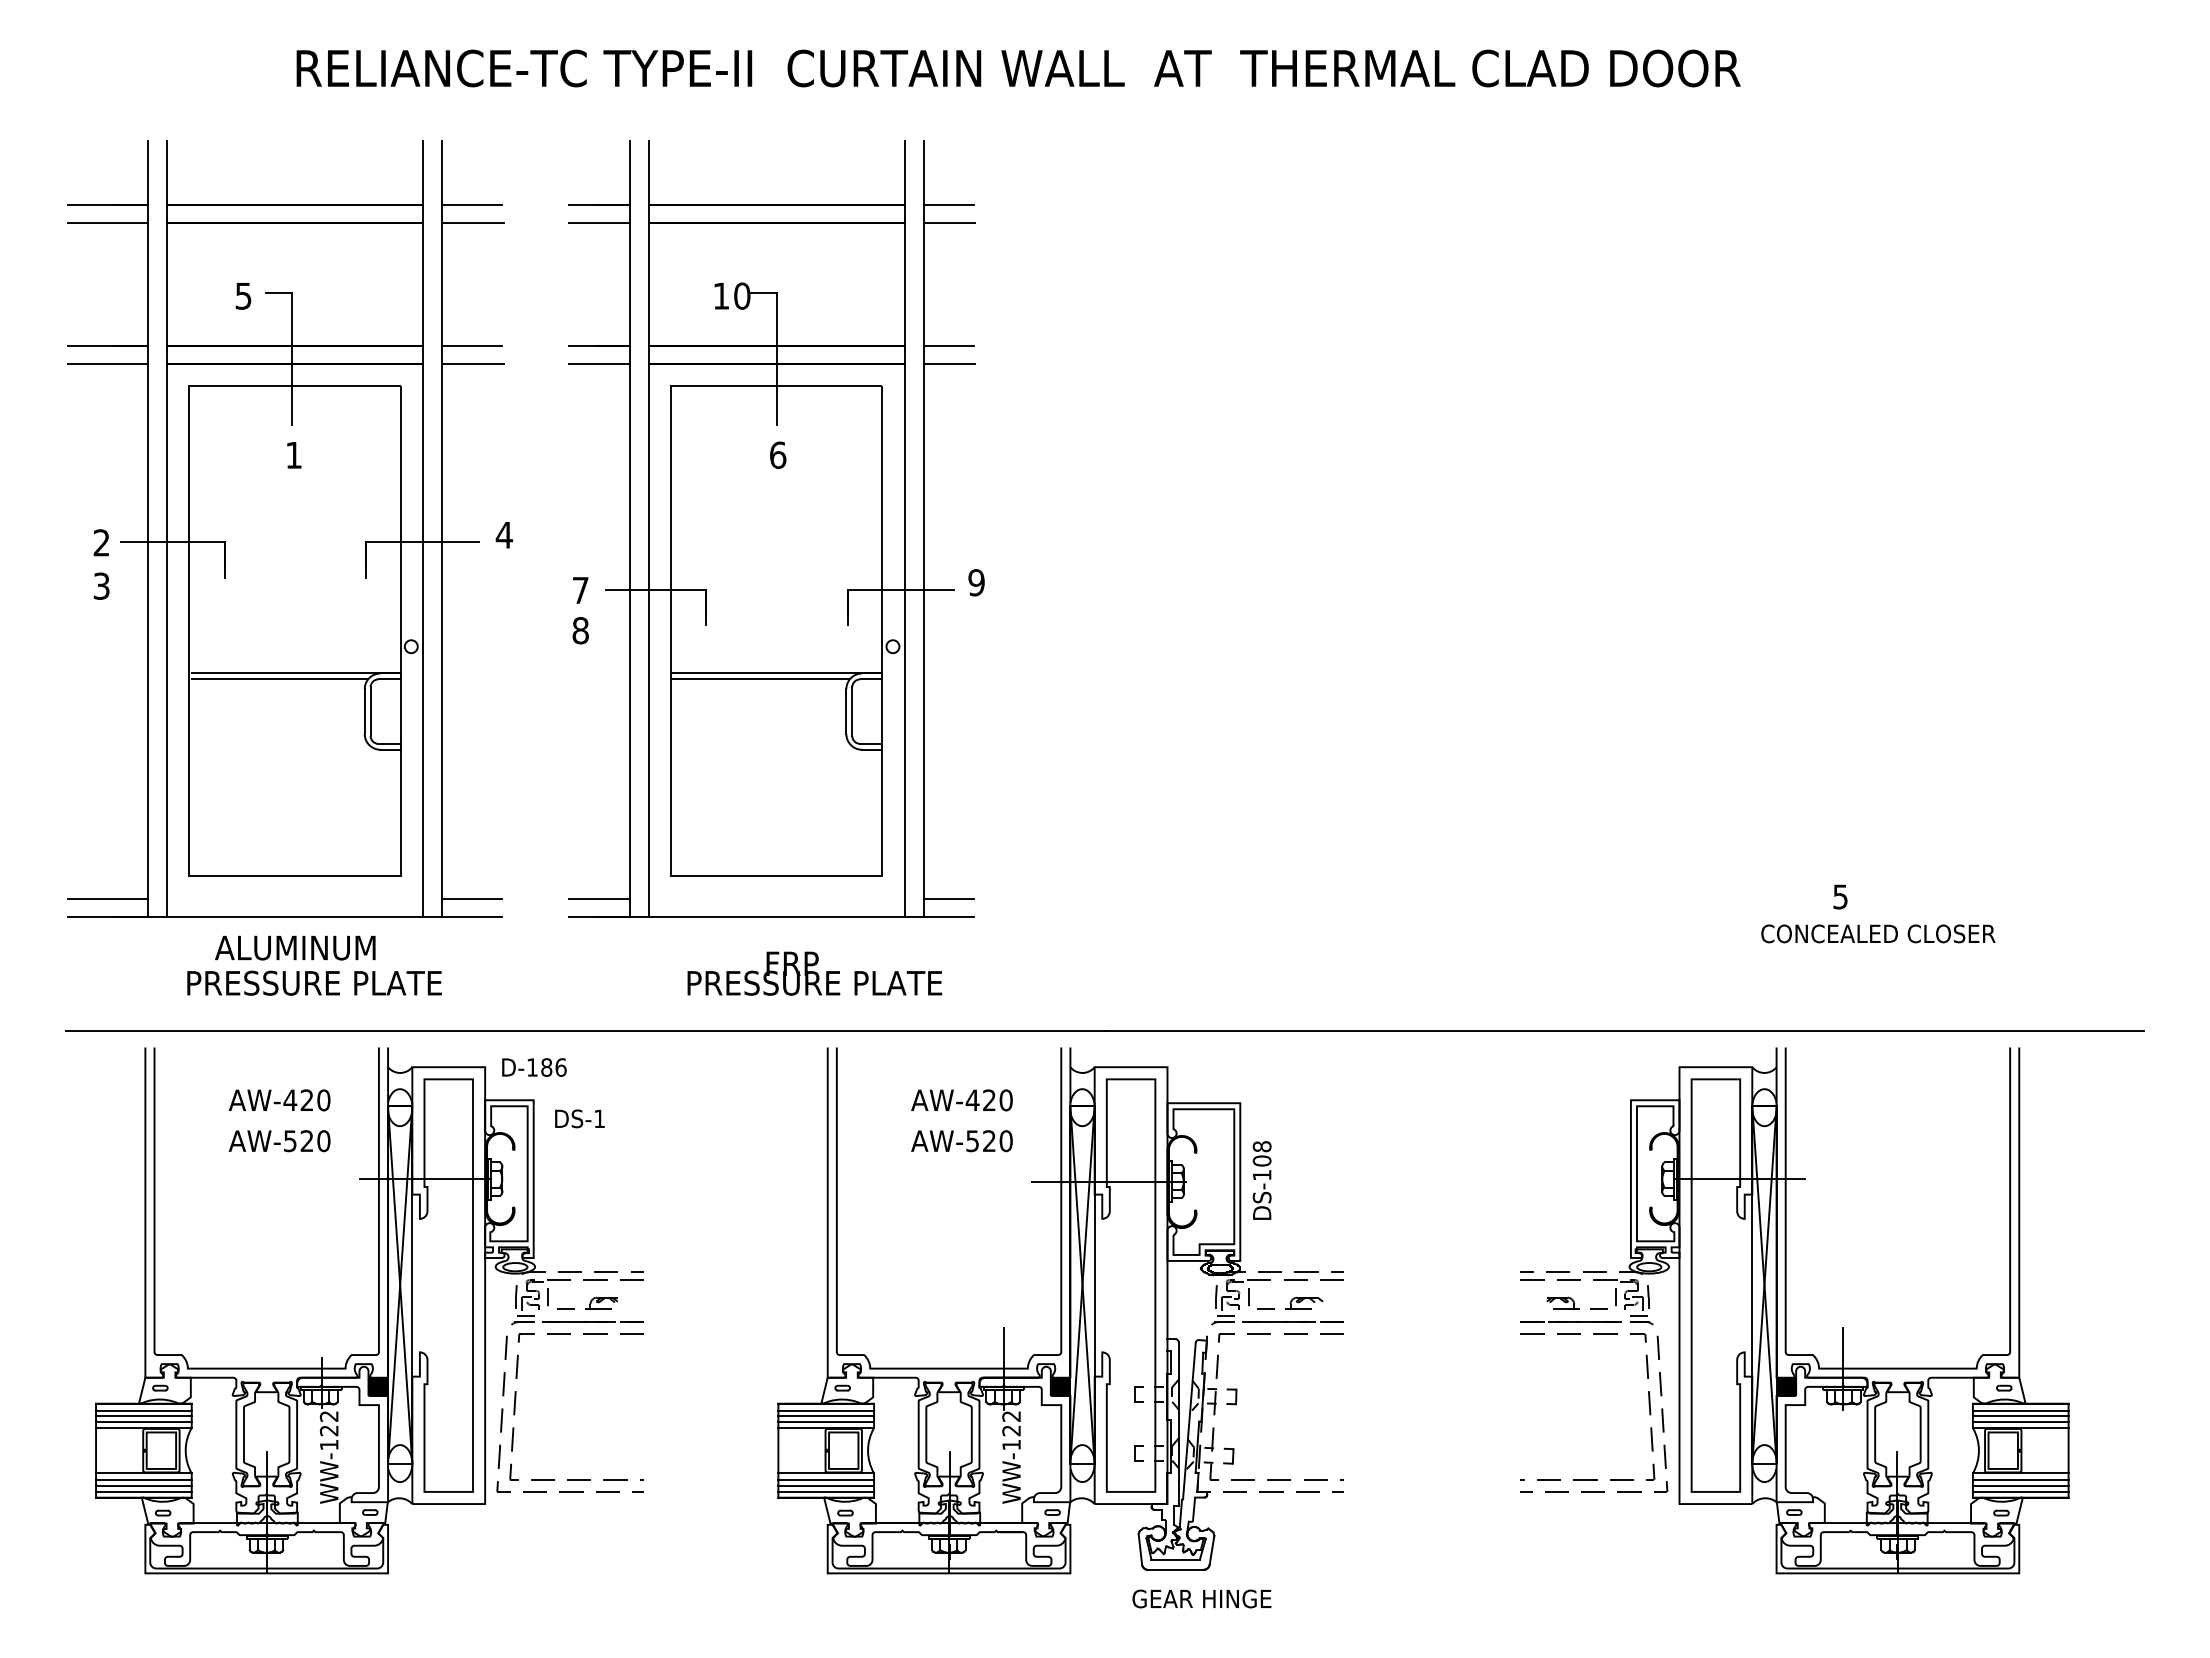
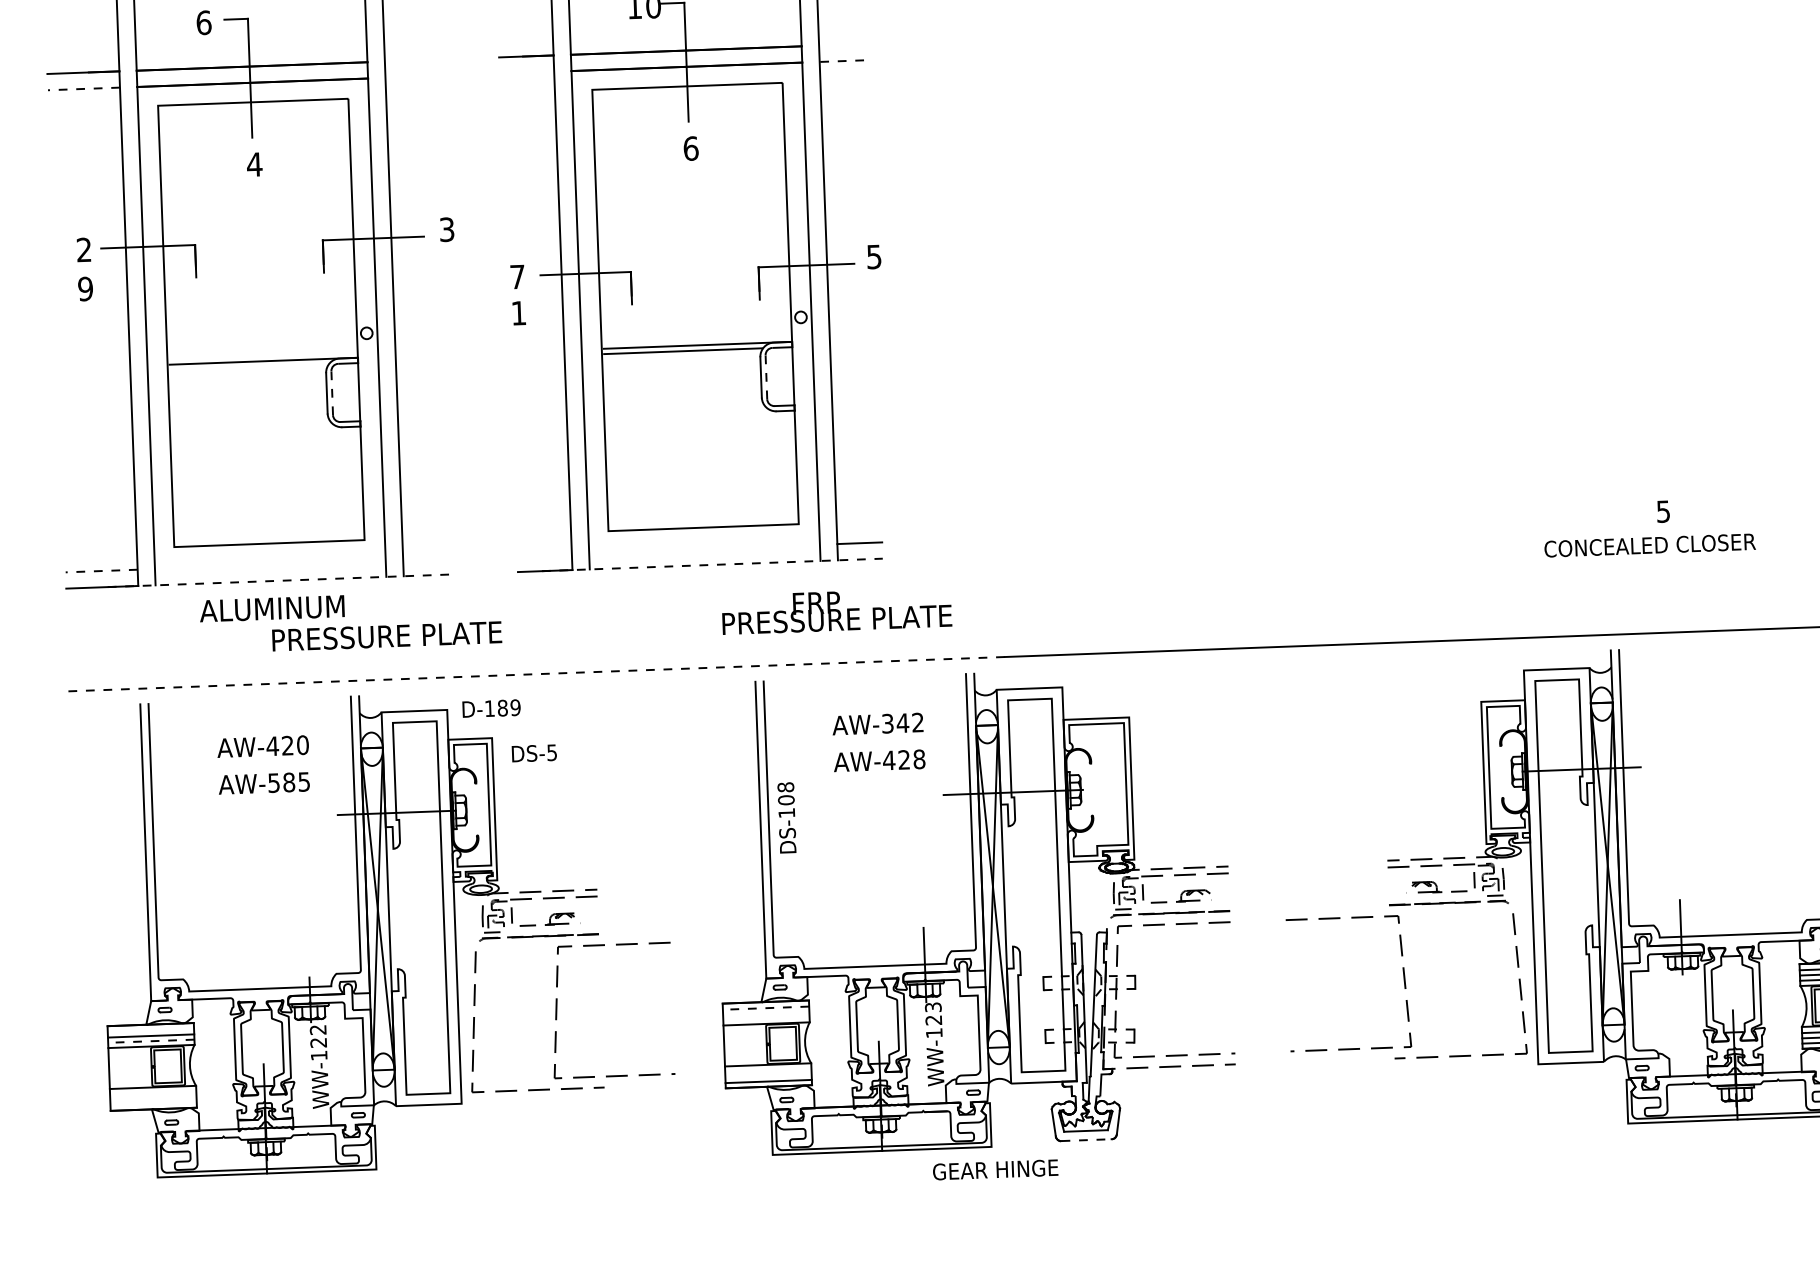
text: (243, 295) -> (203, 22), 5 -> 6
line: (471, 346) -> (411, 60), removed
line: (948, 346) -> (841, 44), removed
line: (108, 364) -> (84, 88), solid -> dashed
line: (473, 364) -> (413, 76), removed
line: (599, 364) -> (527, 72), removed
line: (950, 364) -> (843, 61), solid -> dashed
text: (293, 455) -> (254, 164), 1 -> 4
text: (504, 534) -> (447, 229), 4 -> 3
text: (976, 582) -> (874, 256), 9 -> 5
text: (101, 585) -> (85, 288), 3 -> 9
text: (580, 630) -> (518, 313), 8 -> 1
line: (279, 679) -> (249, 367), removed
line: (370, 711) -> (332, 393), solid -> dashed
line: (852, 711) -> (766, 377), solid -> dashed
line: (108, 899) -> (102, 571), solid -> dashed
line: (471, 899) -> (429, 559), removed
line: (599, 899) -> (544, 554), removed
line: (307, 917) -> (282, 580), solid -> dashed
line: (785, 917) -> (713, 565), solid -> dashed
text: (1878, 933) -> (1650, 545), moved
text: (814, 973) -> (836, 611), moved
text: (314, 982) -> (387, 635), moved
line: (586, 1031) -> (537, 674), solid -> dashed
text: (560, 1067) -> (515, 707), D-186 -> D-189
text: (988, 1100) -> (902, 723), AW-420 -> AW-342
text: (599, 1118) -> (552, 752), DS-1 -> DS-5
text: (315, 1141) -> (296, 782), AW-520 -> AW-585
text: (988, 1141) -> (903, 760), AW-520 -> AW-428
text: (1261, 1180) -> (786, 817), moved
fill: (378, 1386) -> (361, 1001), removed
fill: (1060, 1386) -> (976, 978), removed
fill: (1786, 1386) -> (1630, 954), removed
line: (516, 1399) -> (557, 1005), moved
line: (1648, 1405) -> (1403, 980), moved
line: (143, 1410) -> (150, 1030), removed
line: (826, 1410) -> (766, 1008), solid -> dashed
line: (826, 1416) -> (766, 1013), removed
text: (1011, 1416) -> (933, 1007), WW-122 -> WW-123
line: (143, 1422) -> (150, 1041), solid -> dashed
line: (826, 1422) -> (766, 1018), removed
line: (143, 1480) -> (152, 1093), removed
line: (826, 1480) -> (768, 1071), removed
line: (143, 1486) -> (153, 1099), removed
line: (826, 1486) -> (768, 1076), removed
line: (143, 1491) -> (153, 1103), removed
line: (1175, 1569) -> (1086, 1139), solid -> dashed
text: (1201, 1598) -> (995, 1169), moved

